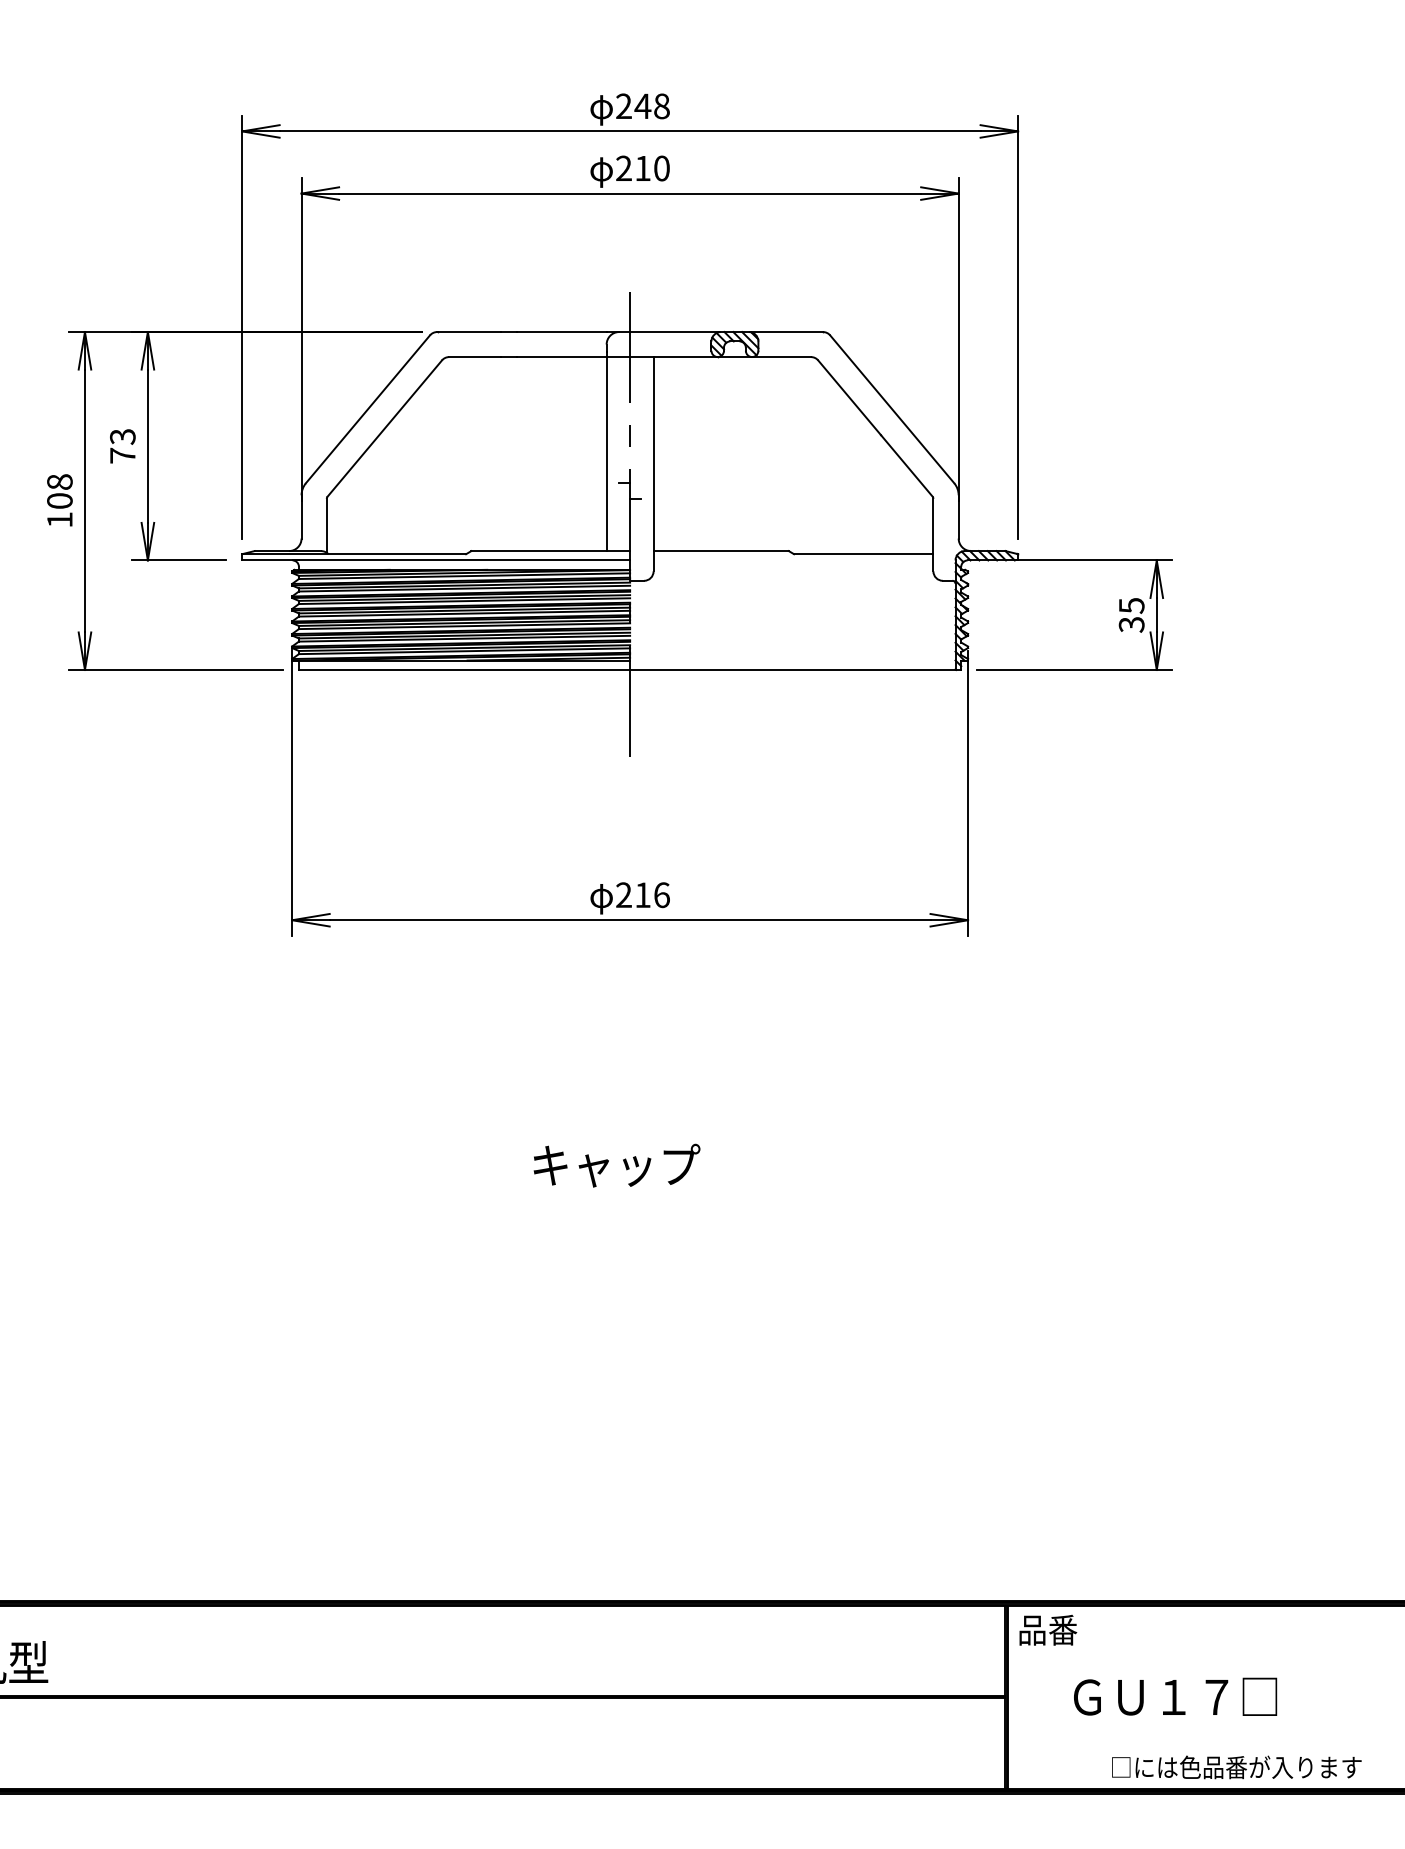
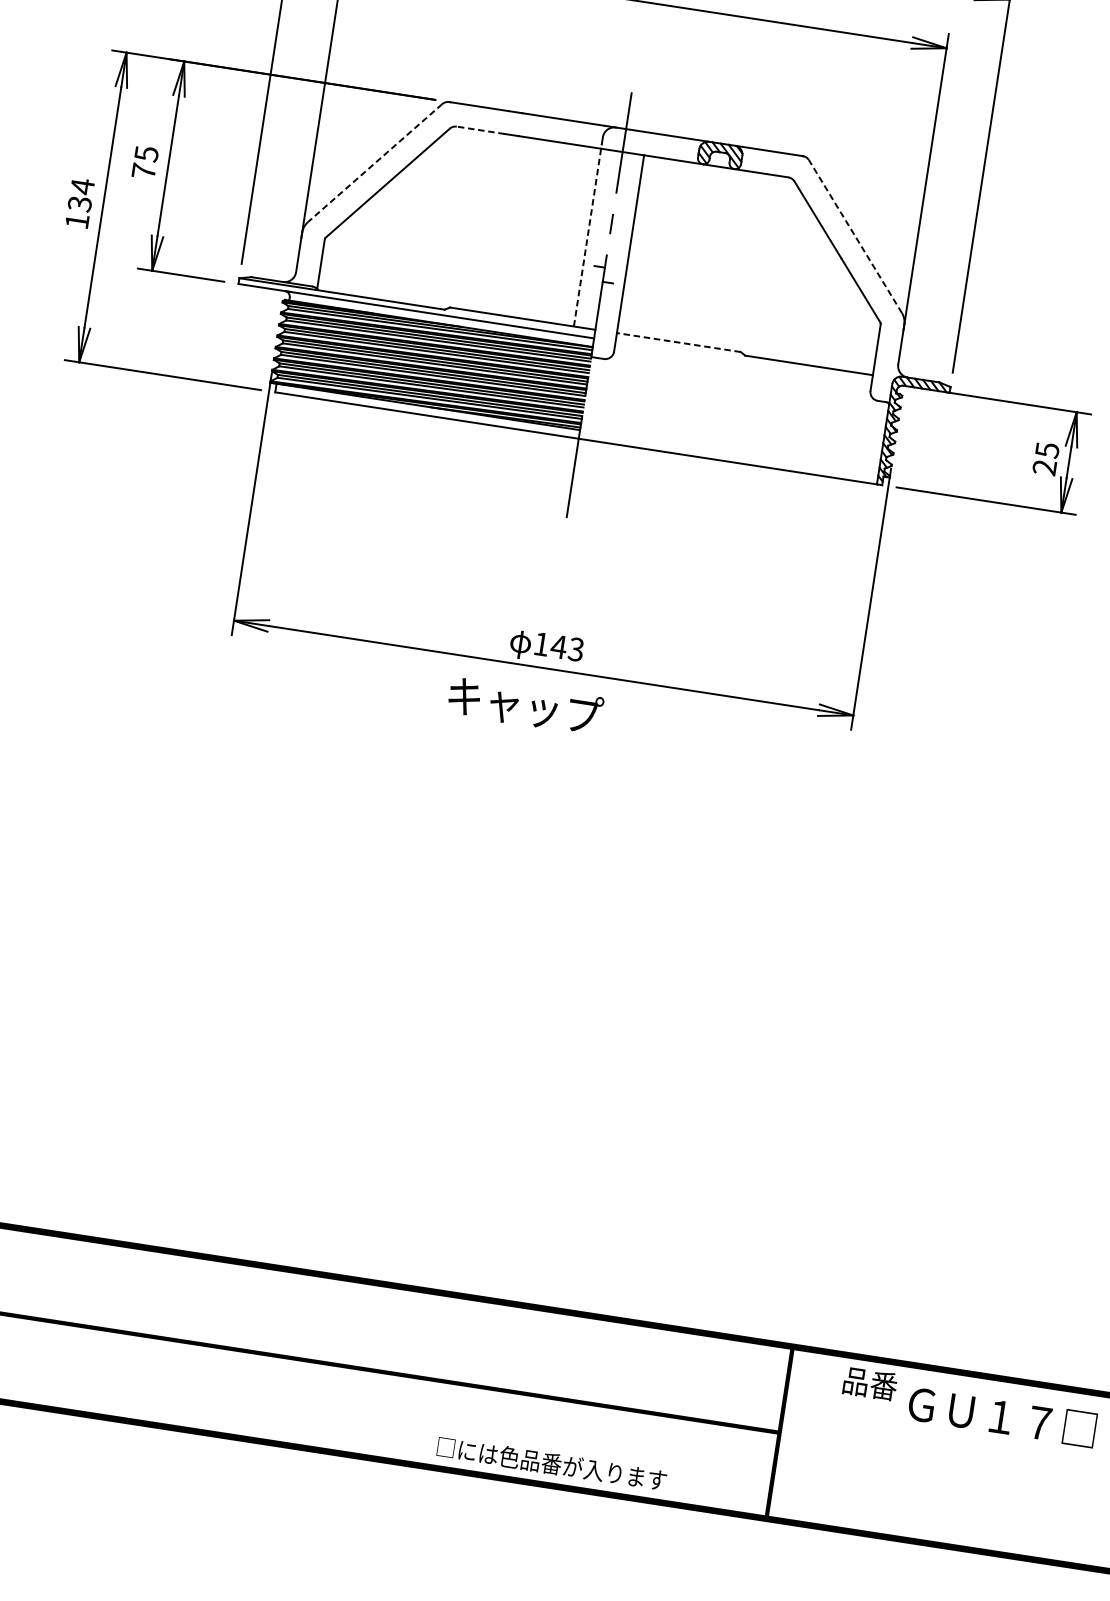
line: (474, 357) -> (479, 130), solid -> dashed
line: (367, 409) -> (374, 163), solid -> dashed
line: (892, 409) -> (855, 236), solid -> dashed
text: (122, 436) -> (146, 153), 73 -> 75
line: (606, 451) -> (587, 235), solid -> dashed
text: (59, 491) -> (80, 195), 108 -> 134
line: (721, 551) -> (679, 343), solid -> dashed
text: (1131, 624) -> (1044, 467), 35 -> 25
text: (642, 895) -> (558, 647), 216 -> 143
text: (616, 1165) -> (525, 705), moved
text: (1048, 1629) -> (870, 1383), moved
text: (1175, 1696) -> (1002, 1416), moved
text: (1236, 1767) -> (551, 1463), moved

